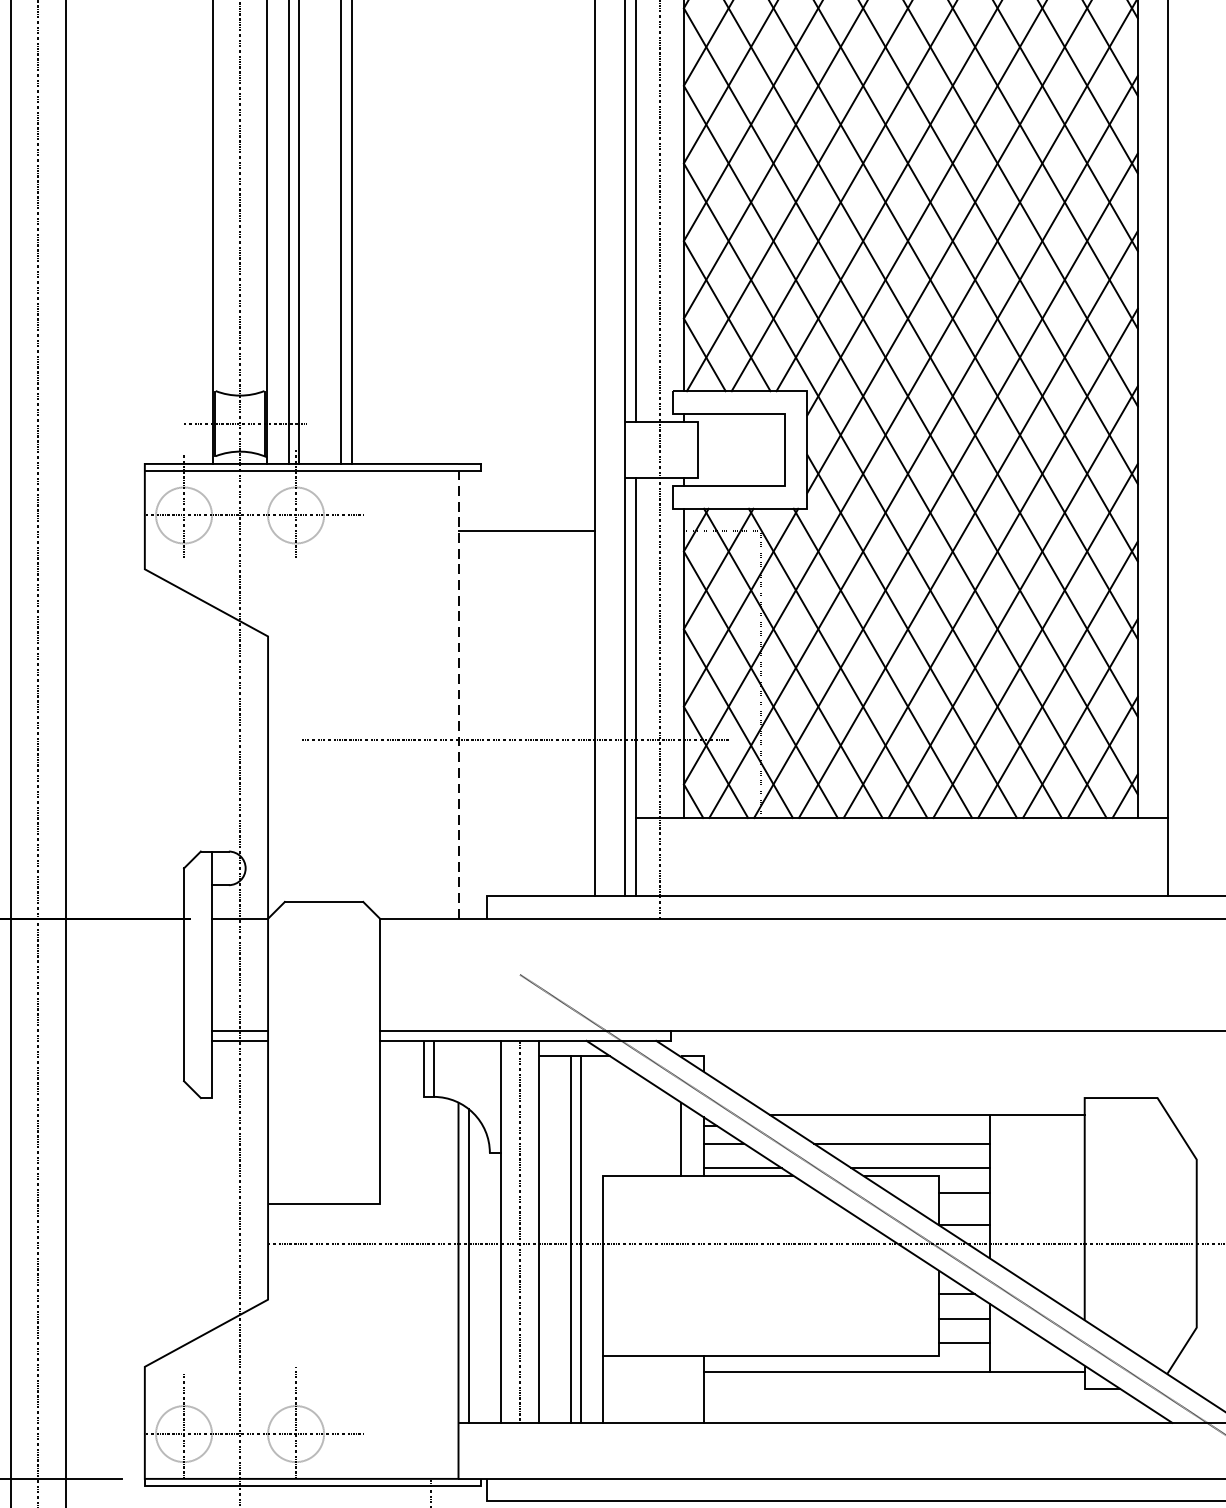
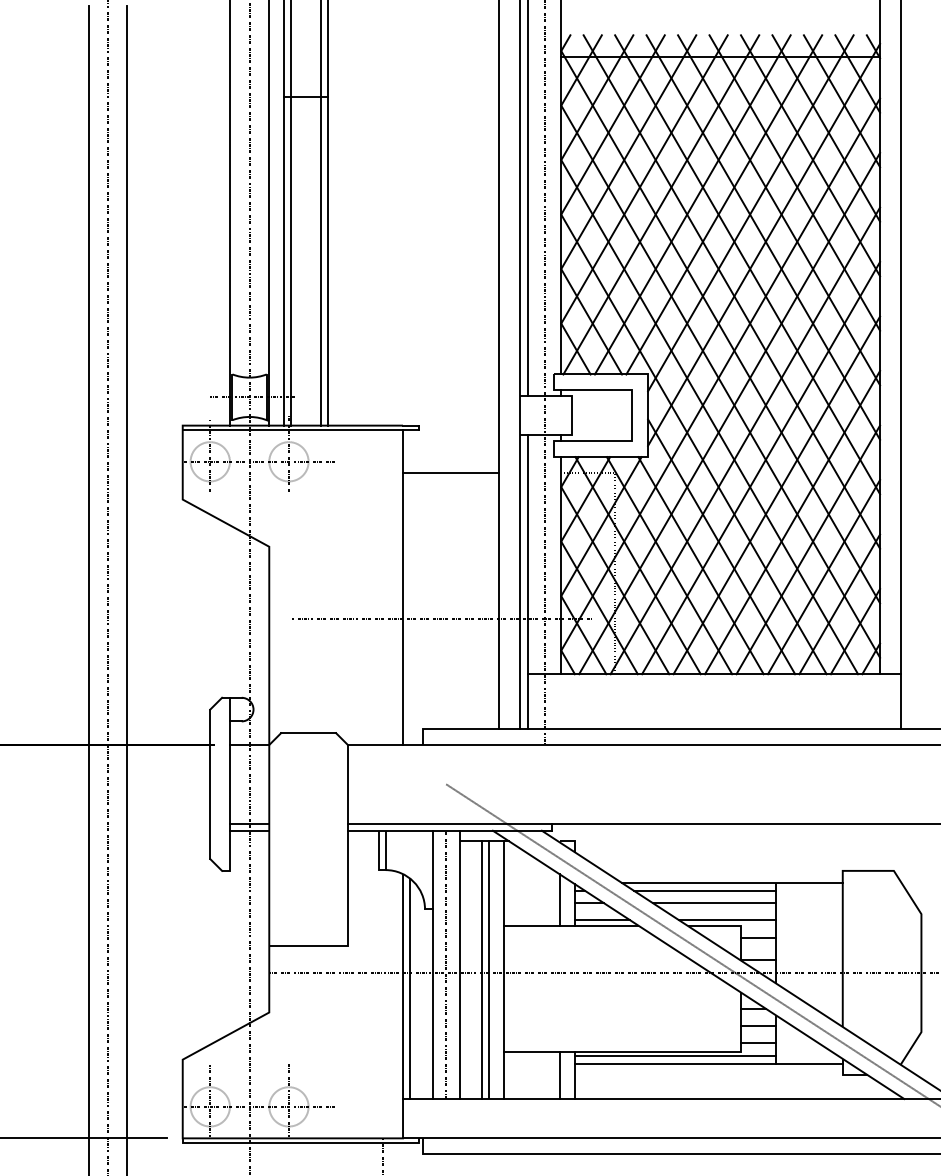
line: (459, 694) -> (403, 587), dashed -> solid
line: (603, 1115) -> (504, 883), added
line: (887, 1125) -> (704, 890), added
line: (846, 1360) -> (675, 1055), added
line: (681, 1389) -> (559, 1075), added

